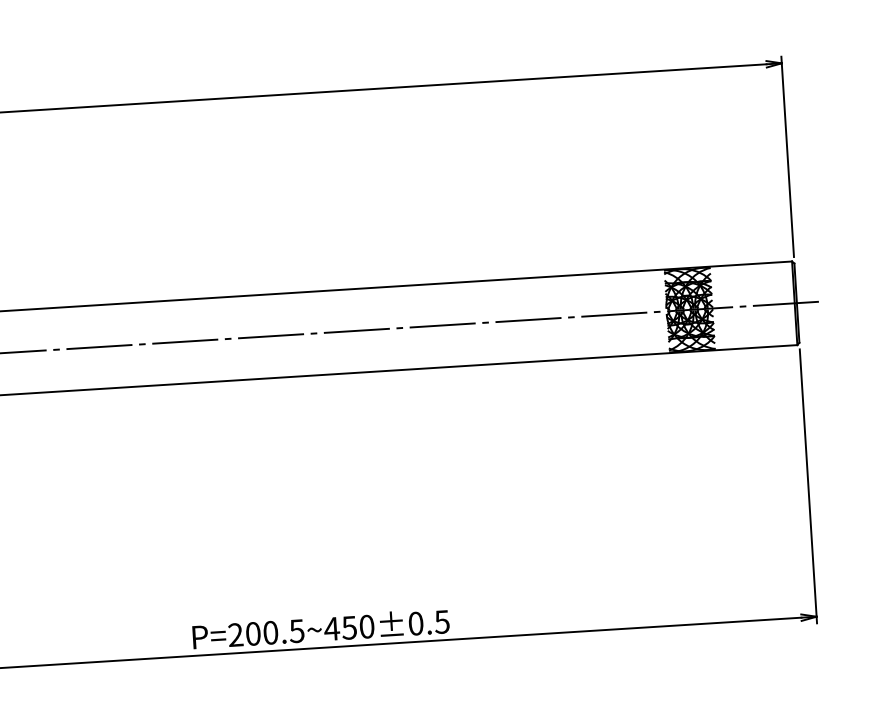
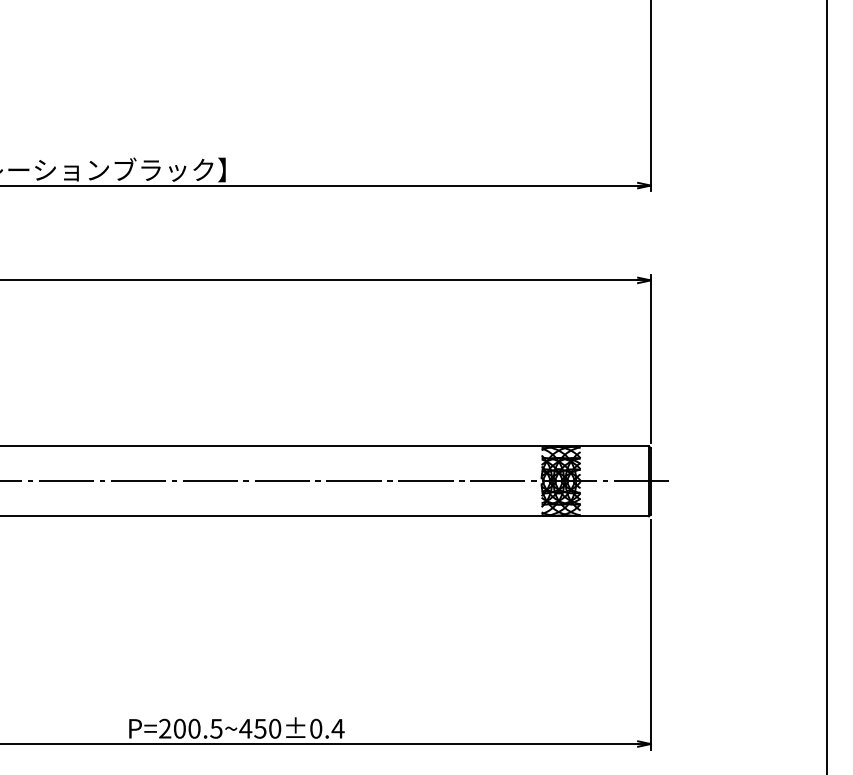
text: (441, 621) -> (337, 728), P=200.5~450±0.5 -> P=200.5~450±0.4

